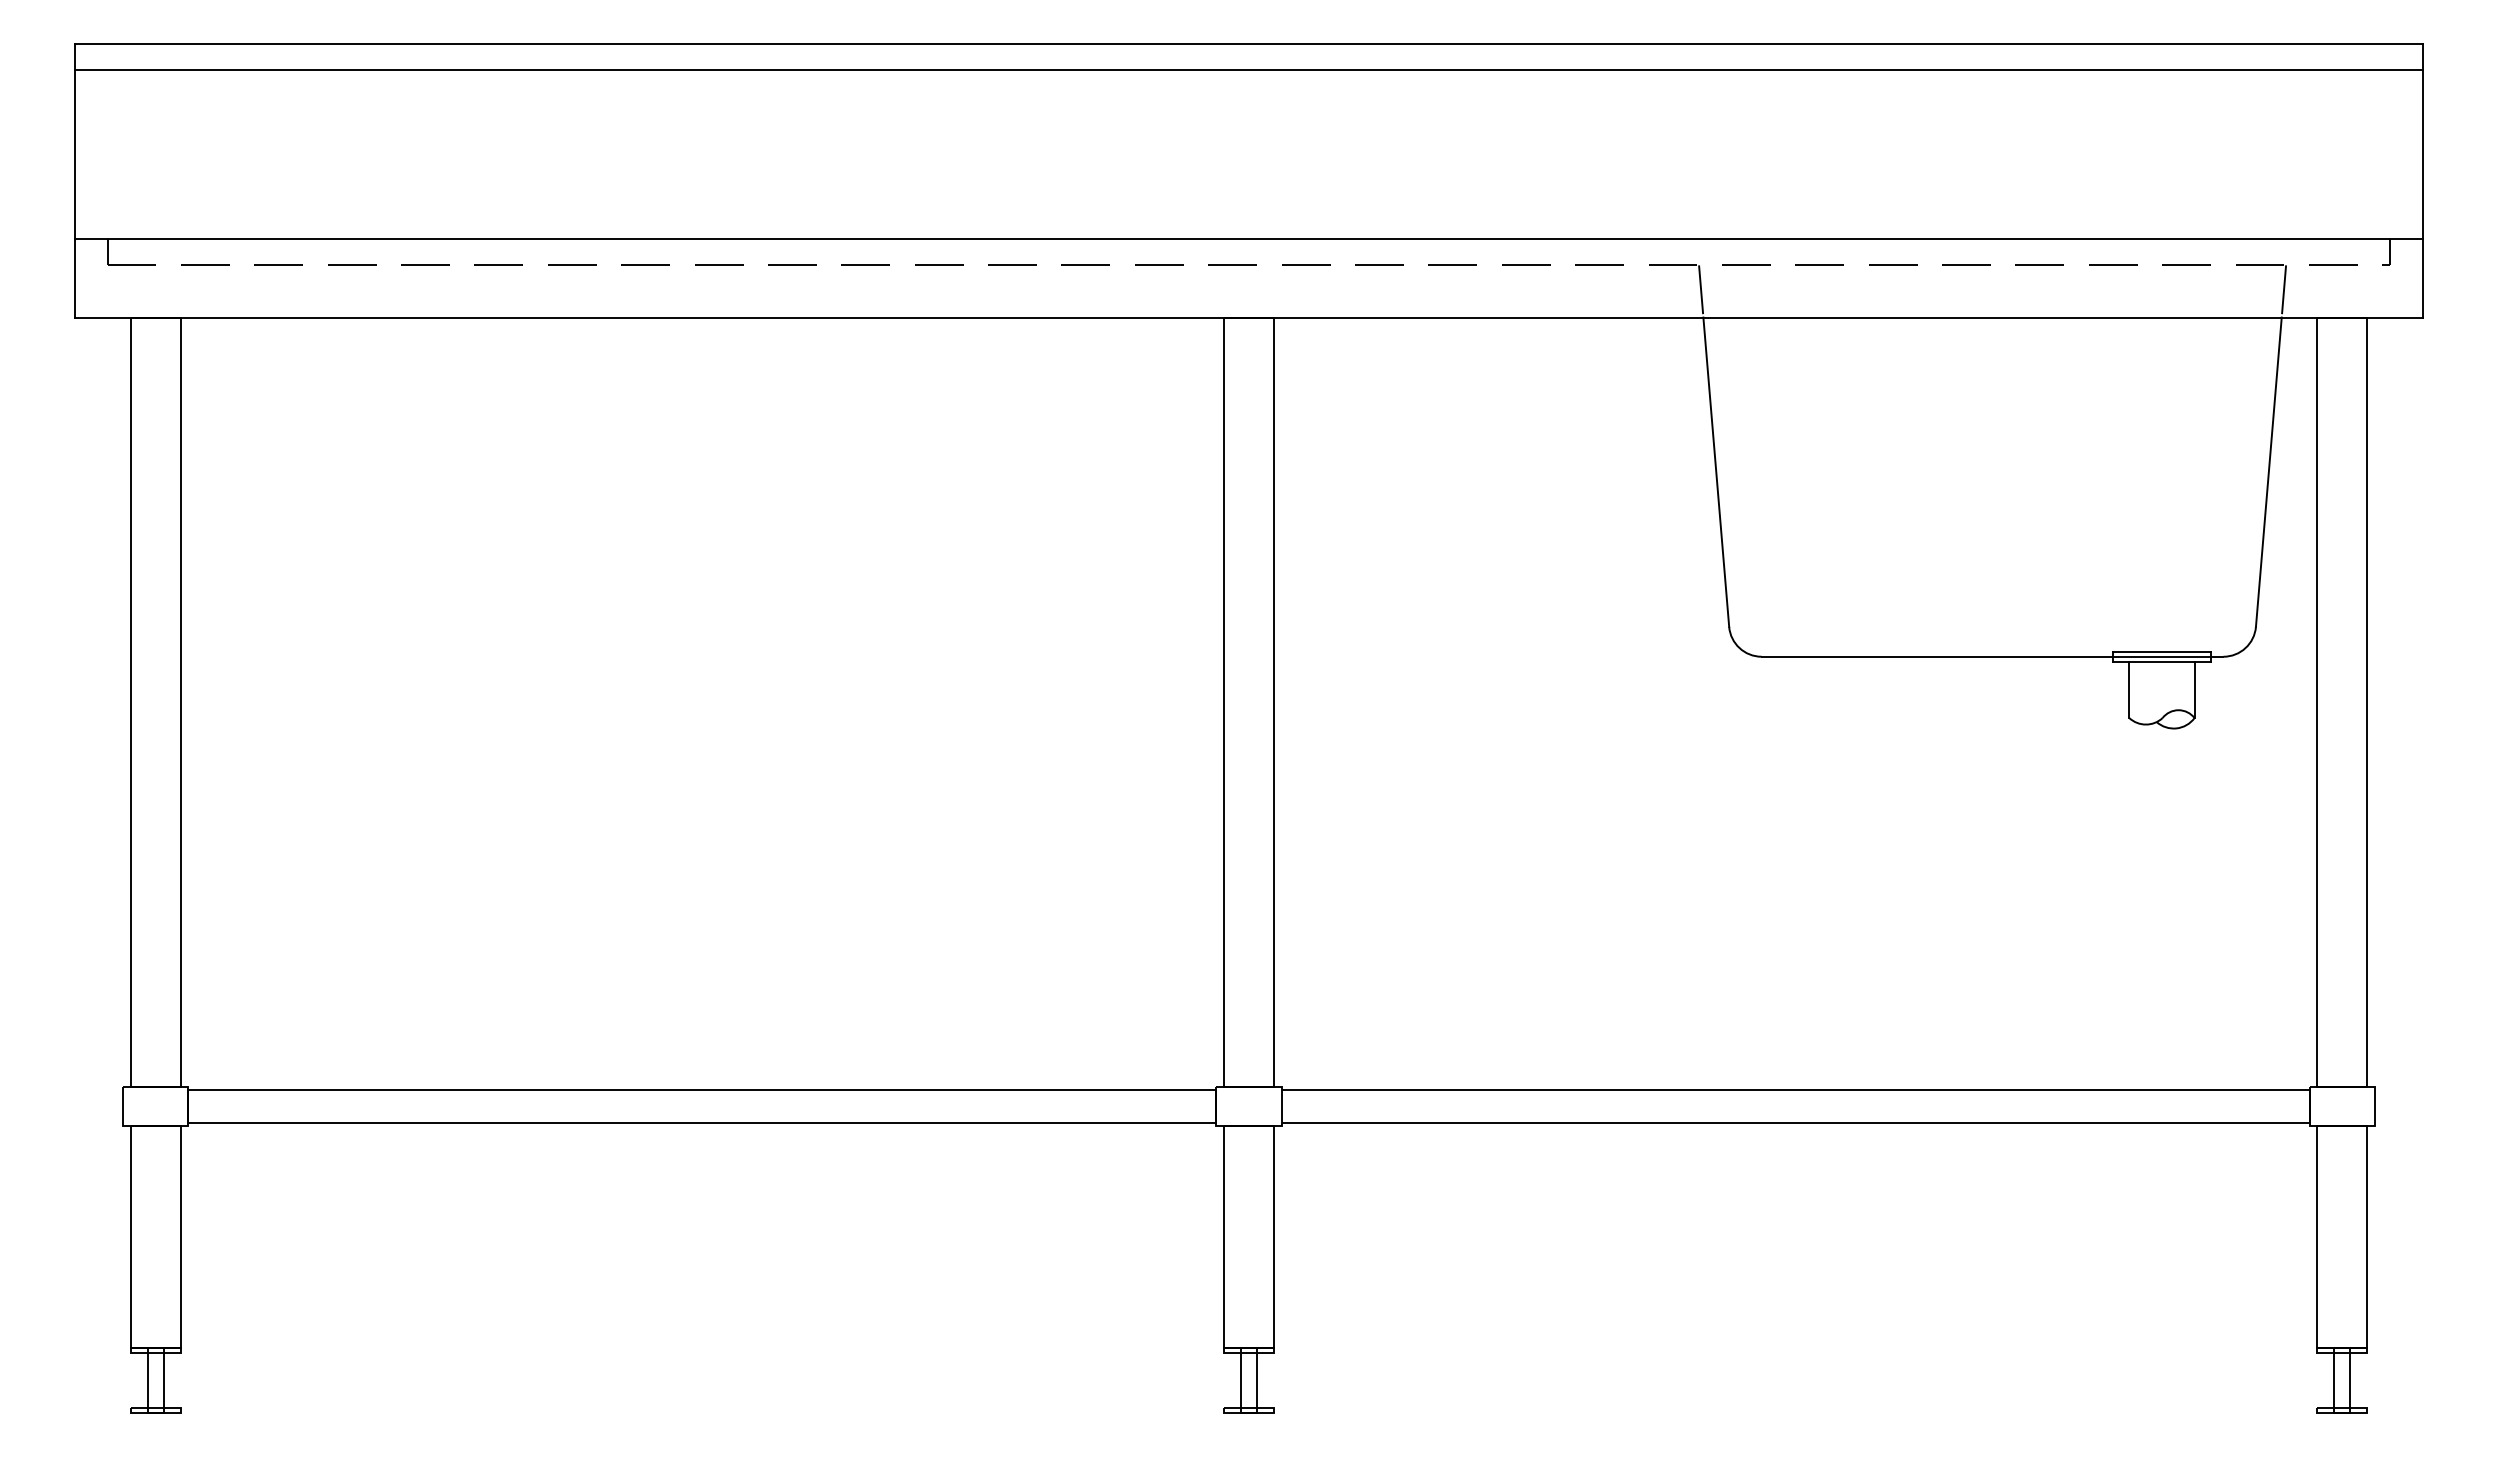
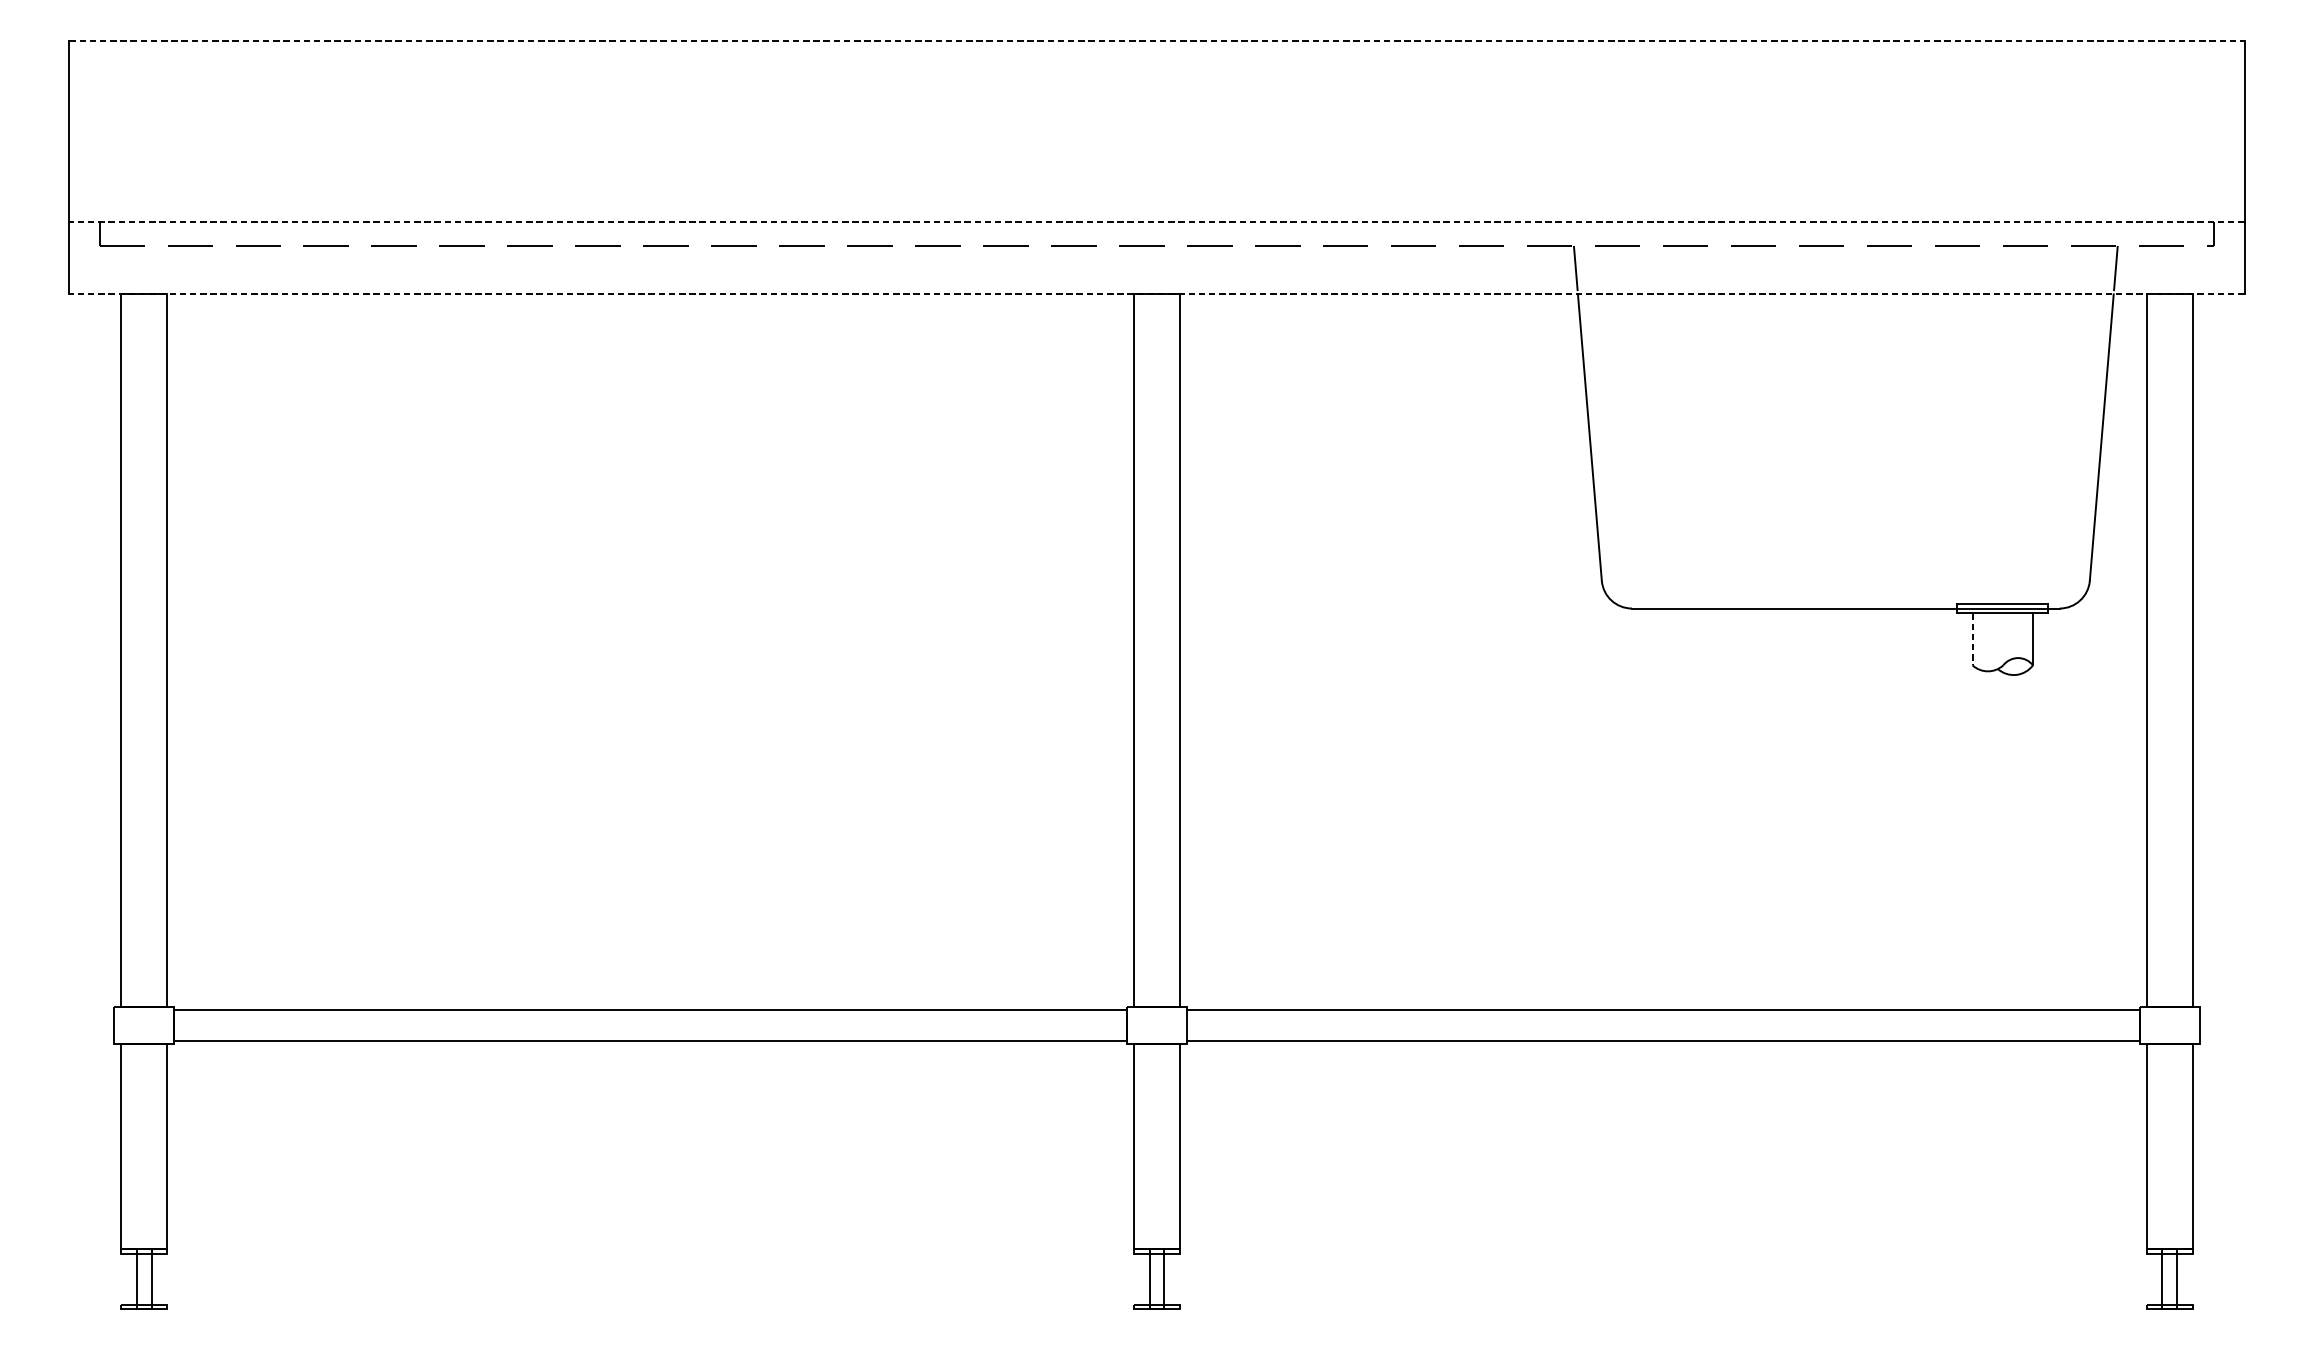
line: (1249, 43) -> (1157, 40), solid -> dashed
line: (1248, 69) -> (1156, 64), removed
line: (1248, 239) -> (1156, 221), solid -> dashed
line: (1248, 317) -> (1156, 294), solid -> dashed
line: (2129, 690) -> (1972, 639), solid -> dashed

